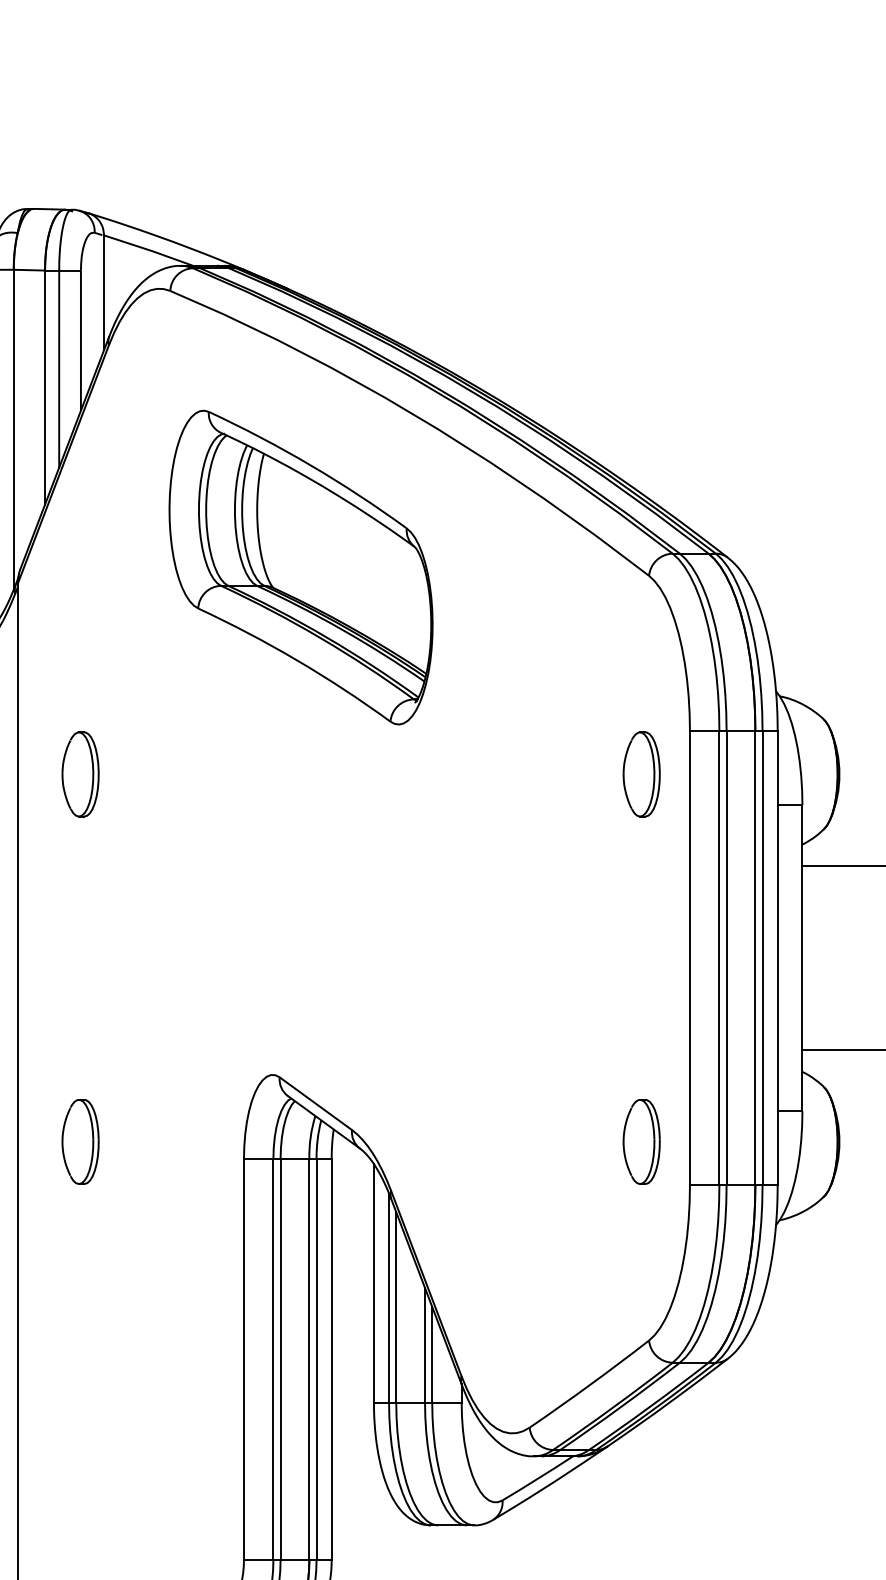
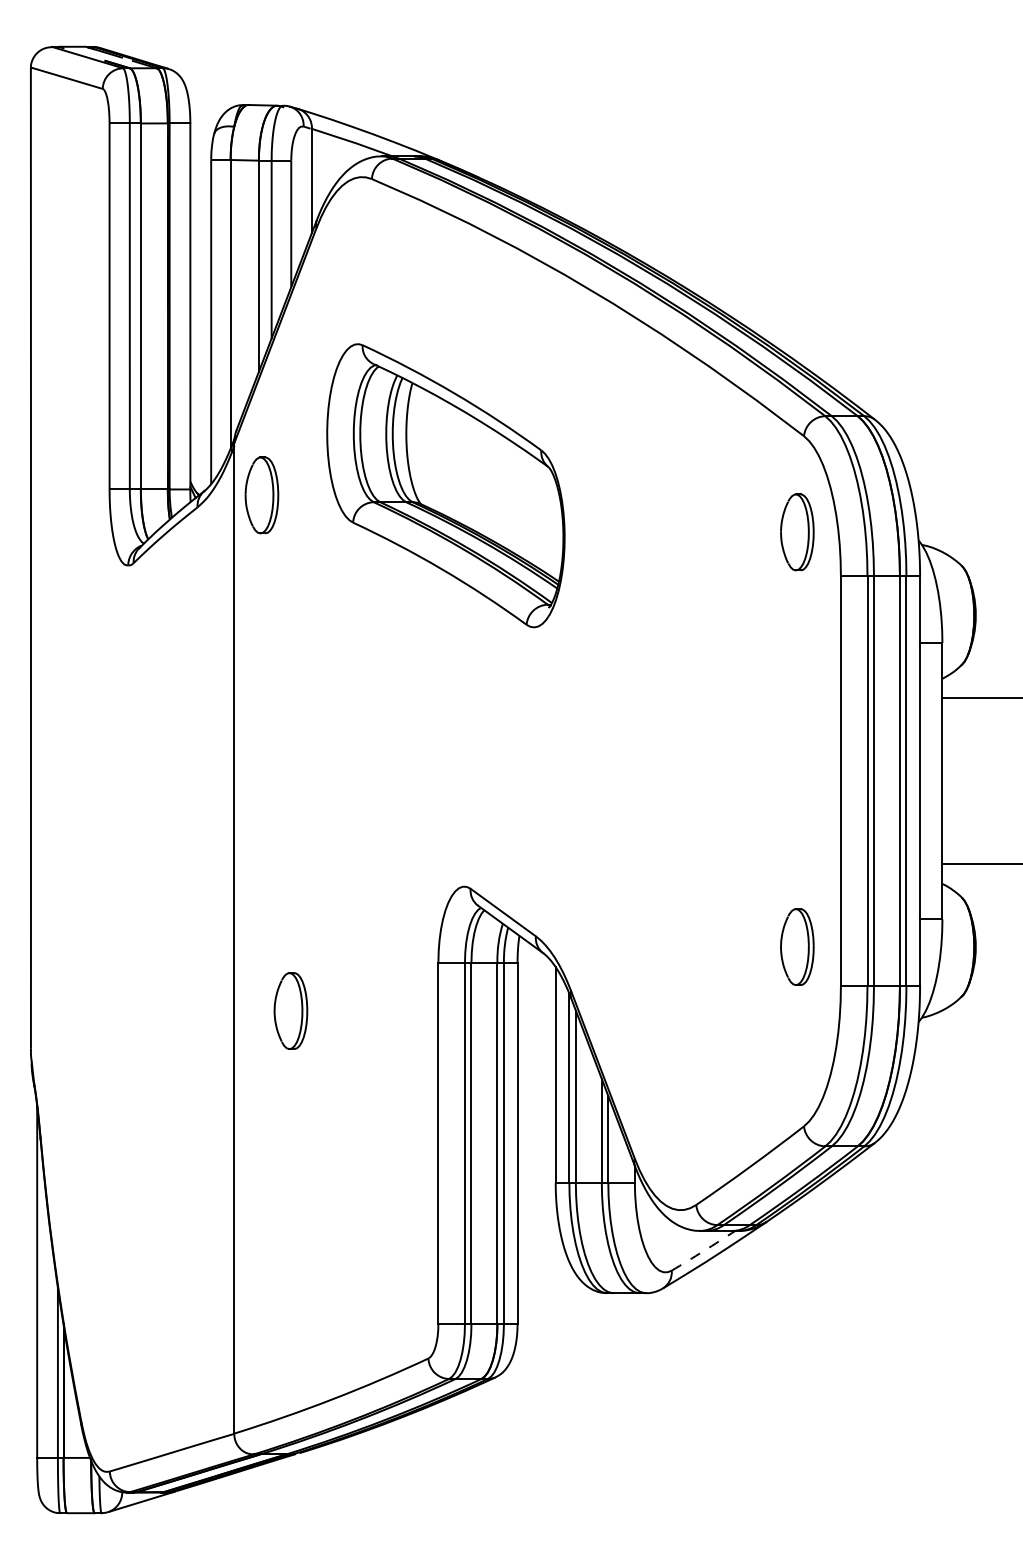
part: (300, 567) -> (445, 485), moved
part: (80, 774) -> (261, 495), moved
part: (641, 774) -> (797, 532), moved
part: (80, 1141) -> (290, 1010), moved
arc: (537, 1479) -> (703, 1251), solid -> dashed

